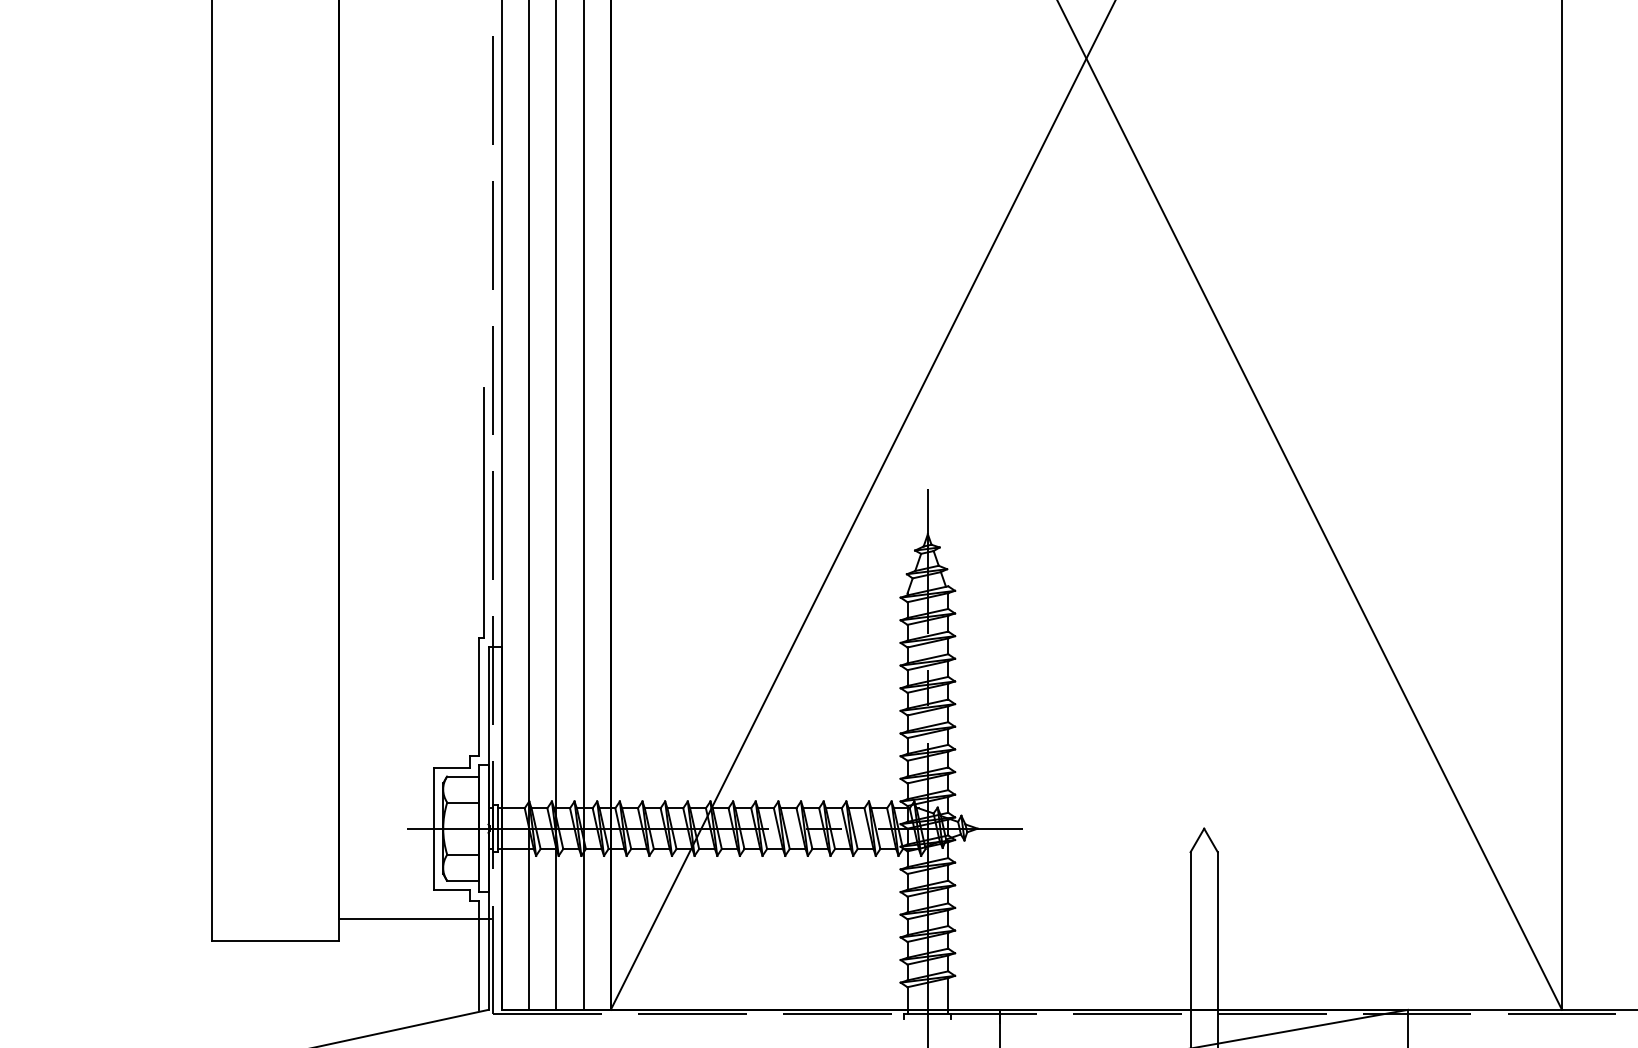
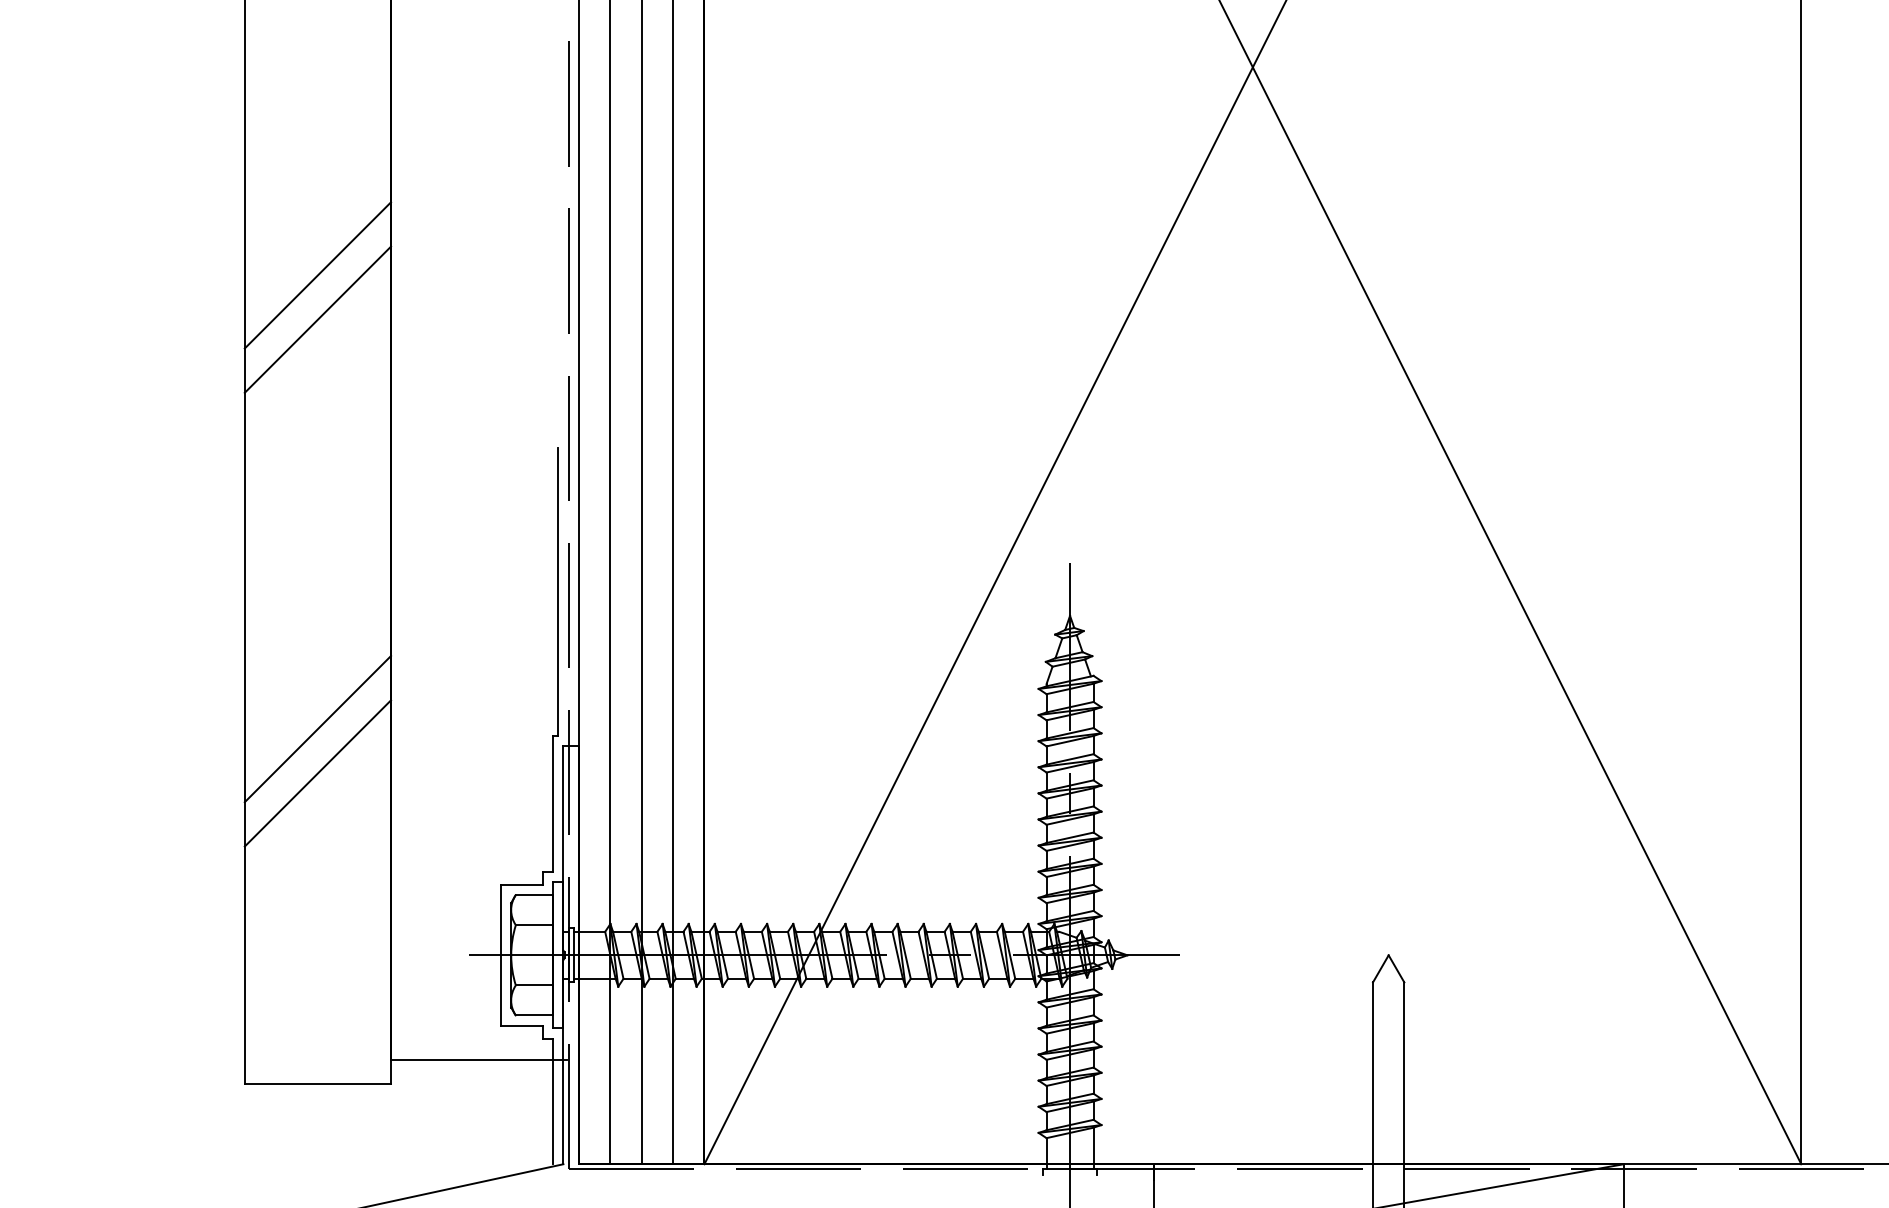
line: (275, 238) -> (317, 274), added
line: (275, 277) -> (317, 319), added
line: (275, 632) -> (317, 729), added
line: (275, 670) -> (317, 772), added

